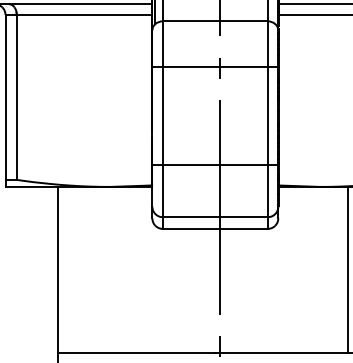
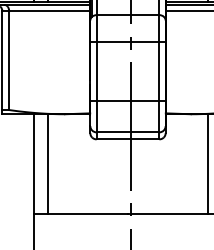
line: (82, 269) -> (48, 163), added

